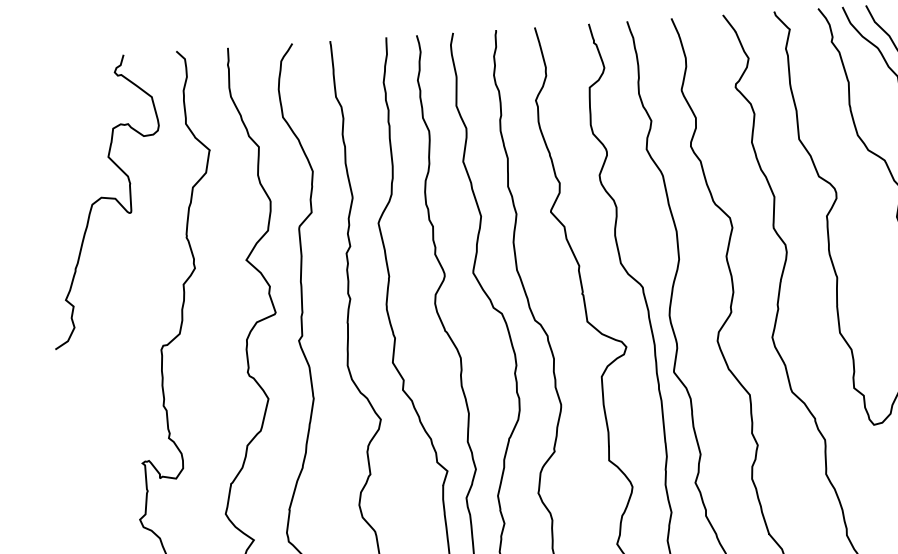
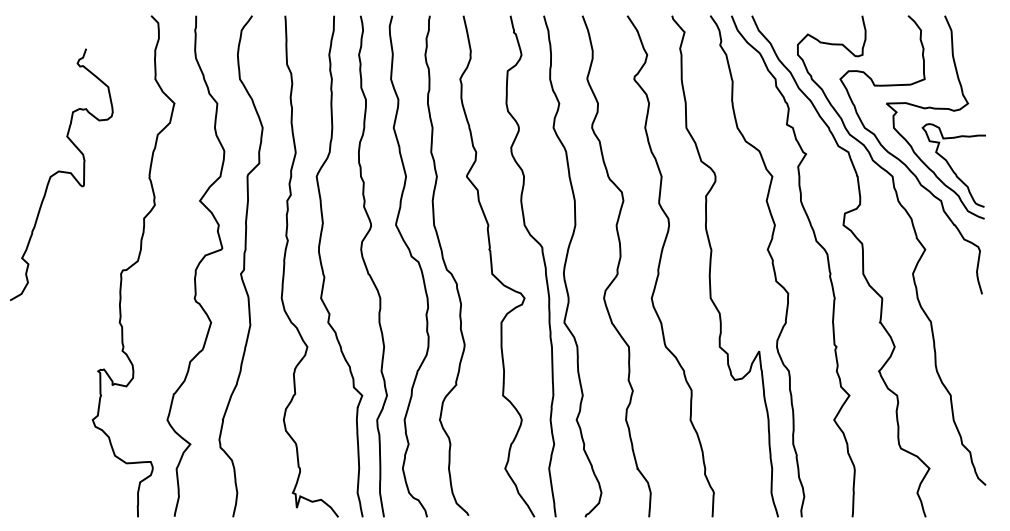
curve: (104, 198) -> (61, 172), moved

